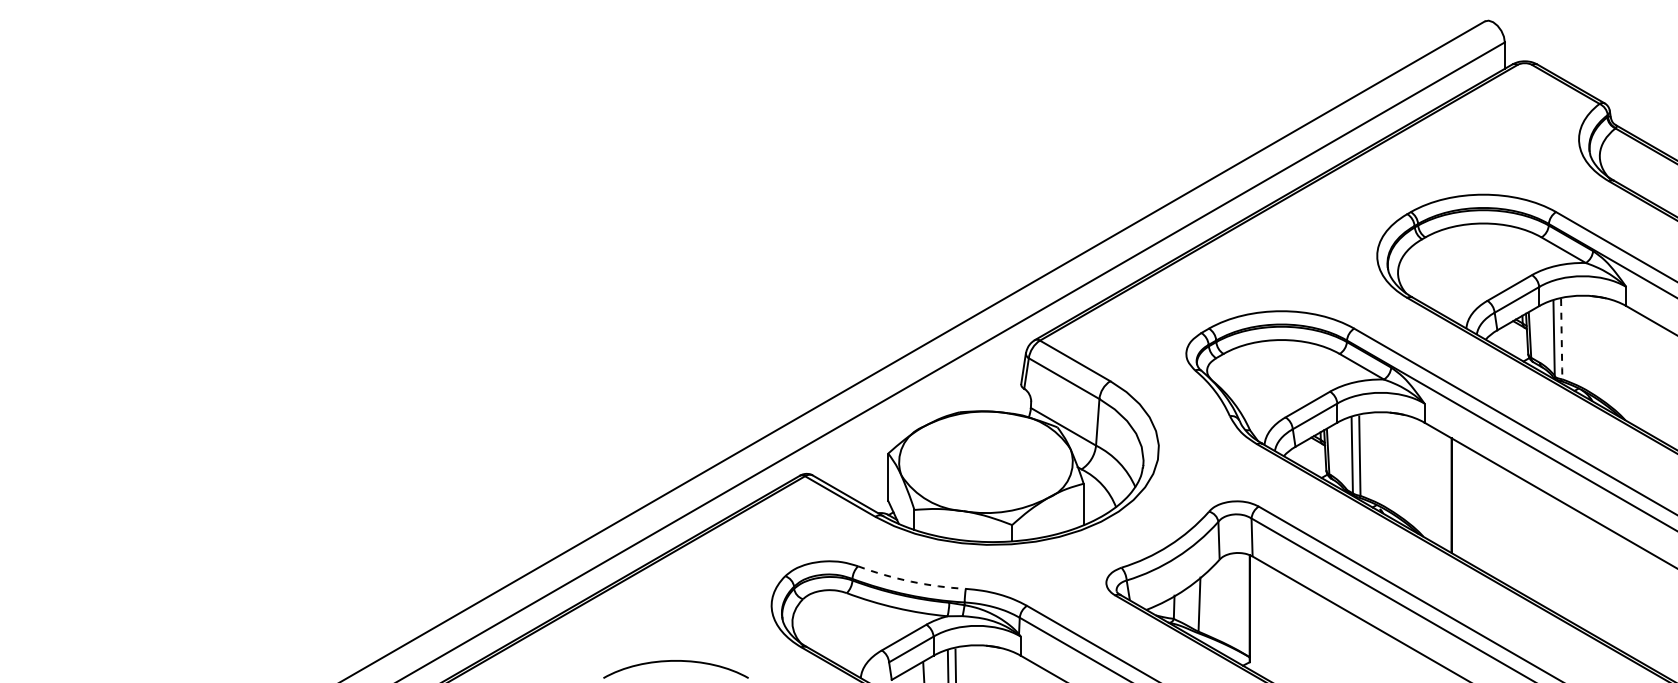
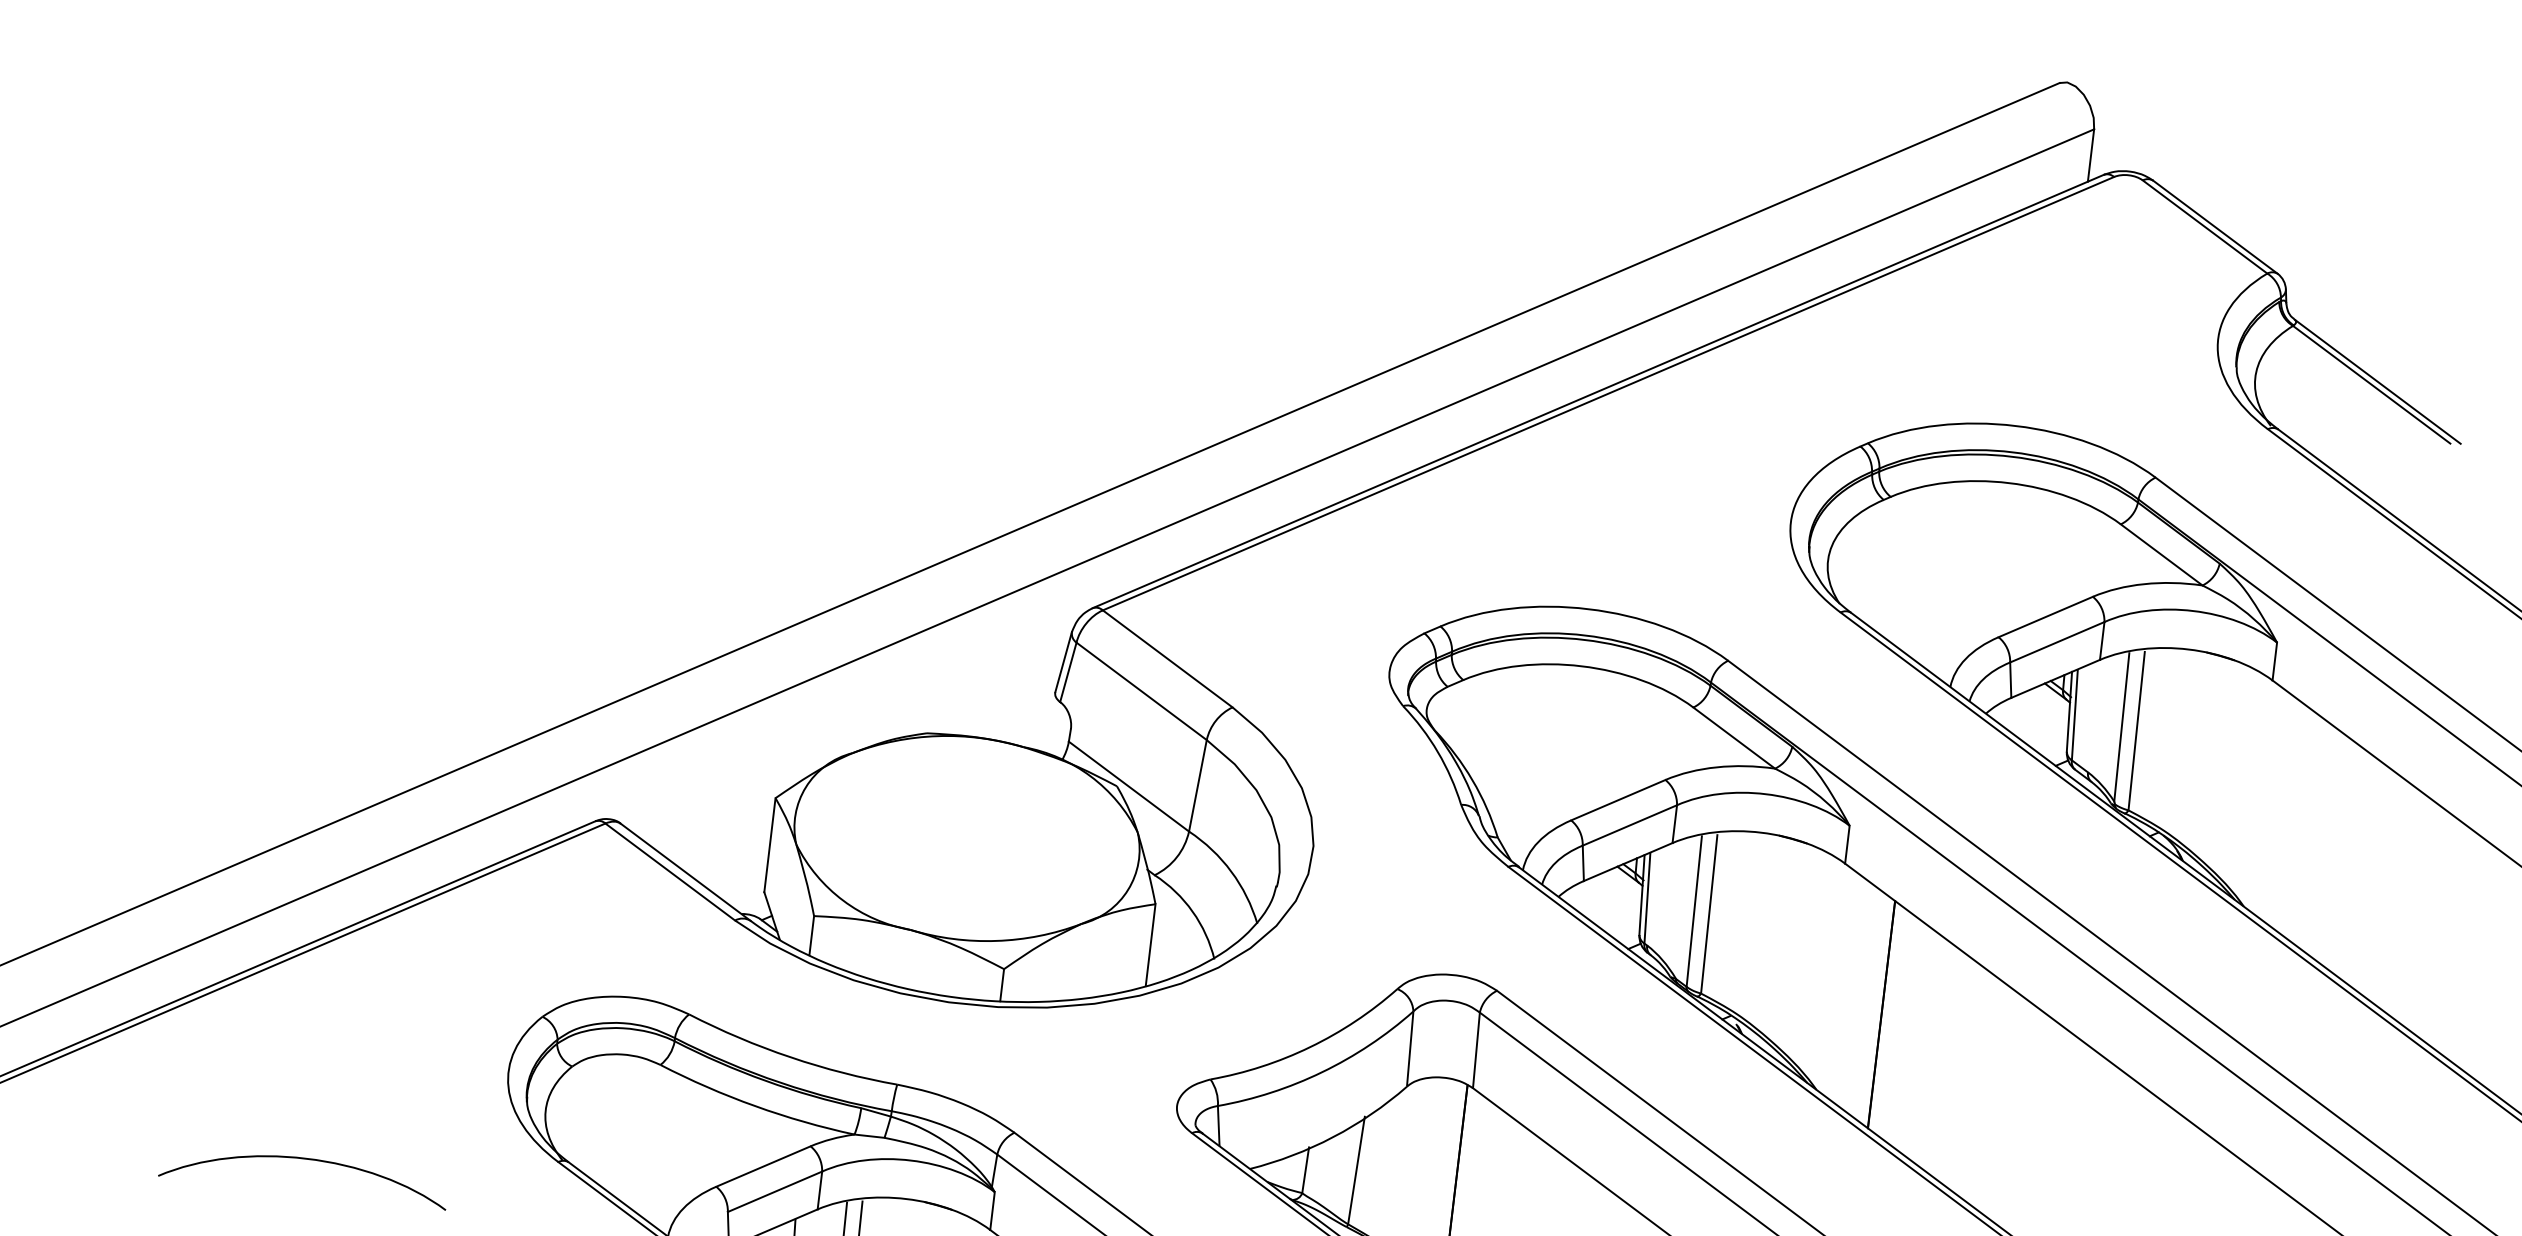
line: (1561, 338) -> (2136, 729), dashed -> solid
arc: (911, 581) -> (791, 1057), dashed -> solid

